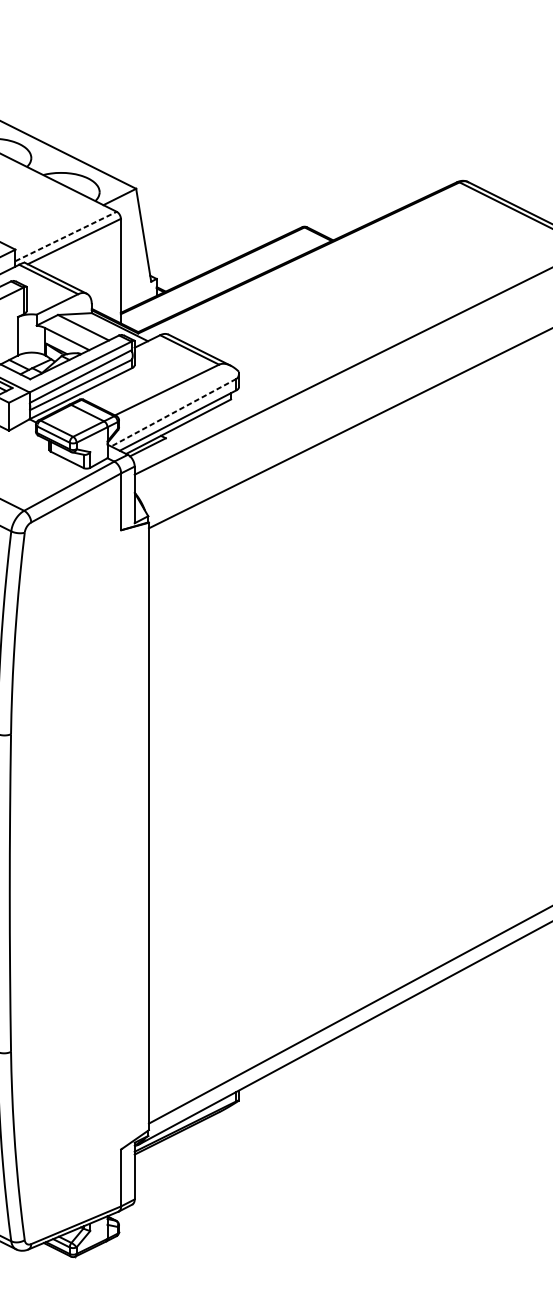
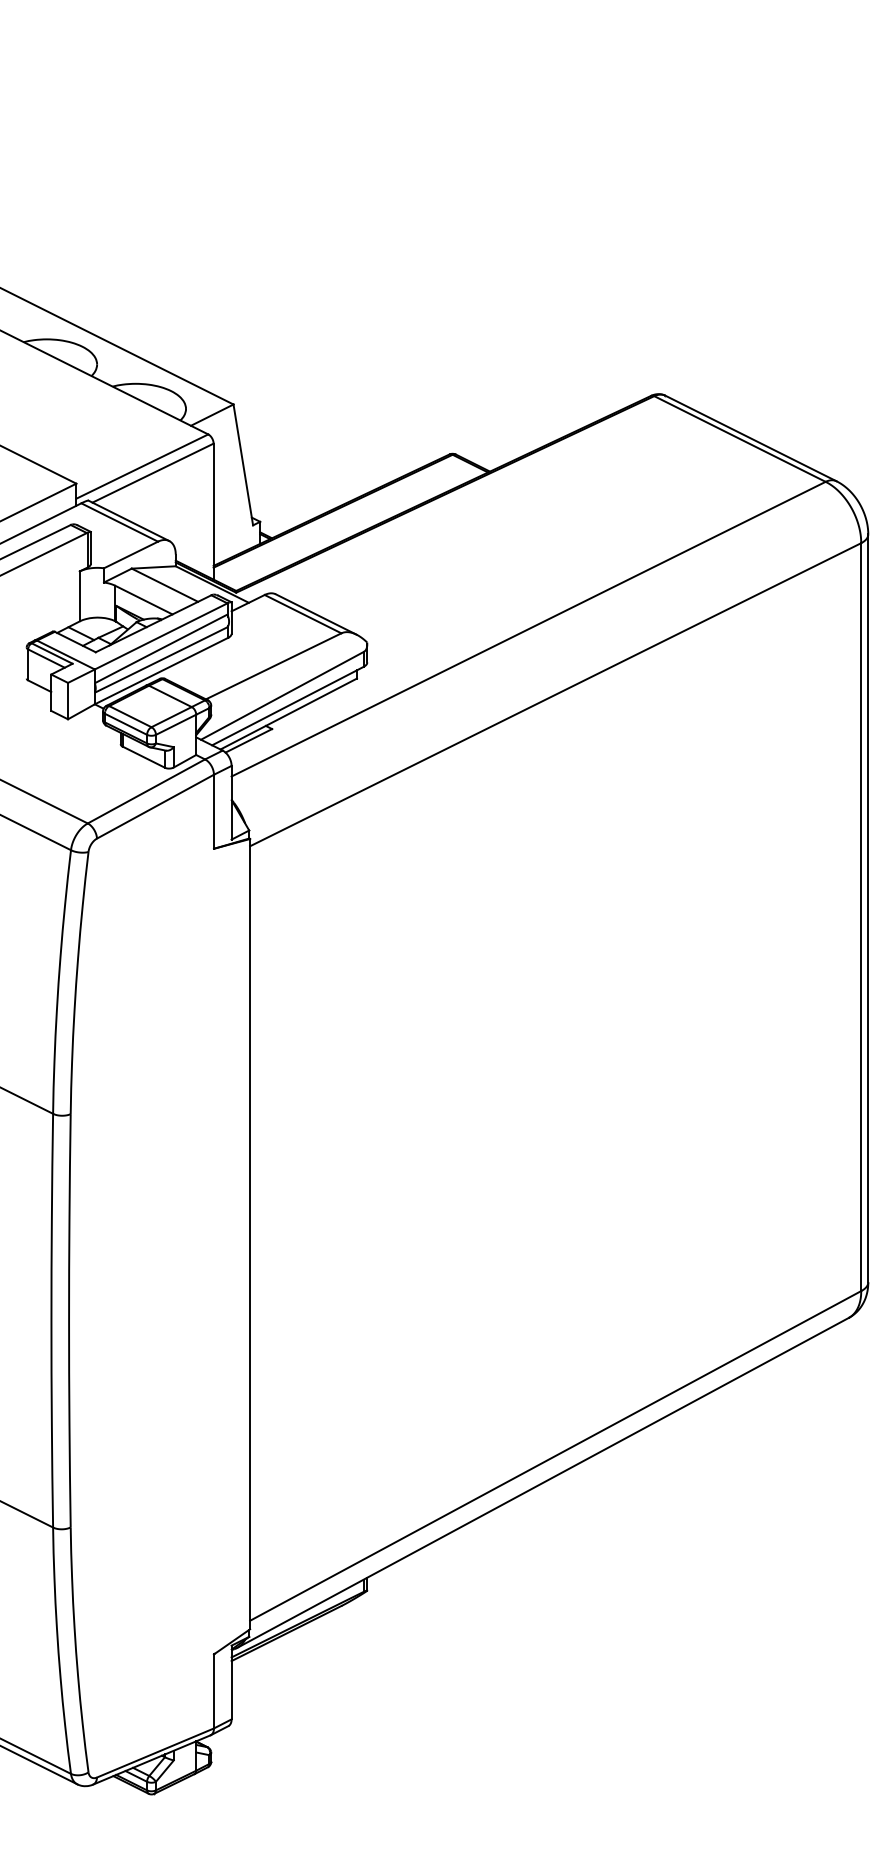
line: (66, 236) -> (142, 466), dashed -> solid
line: (173, 413) -> (281, 696), dashed -> solid

